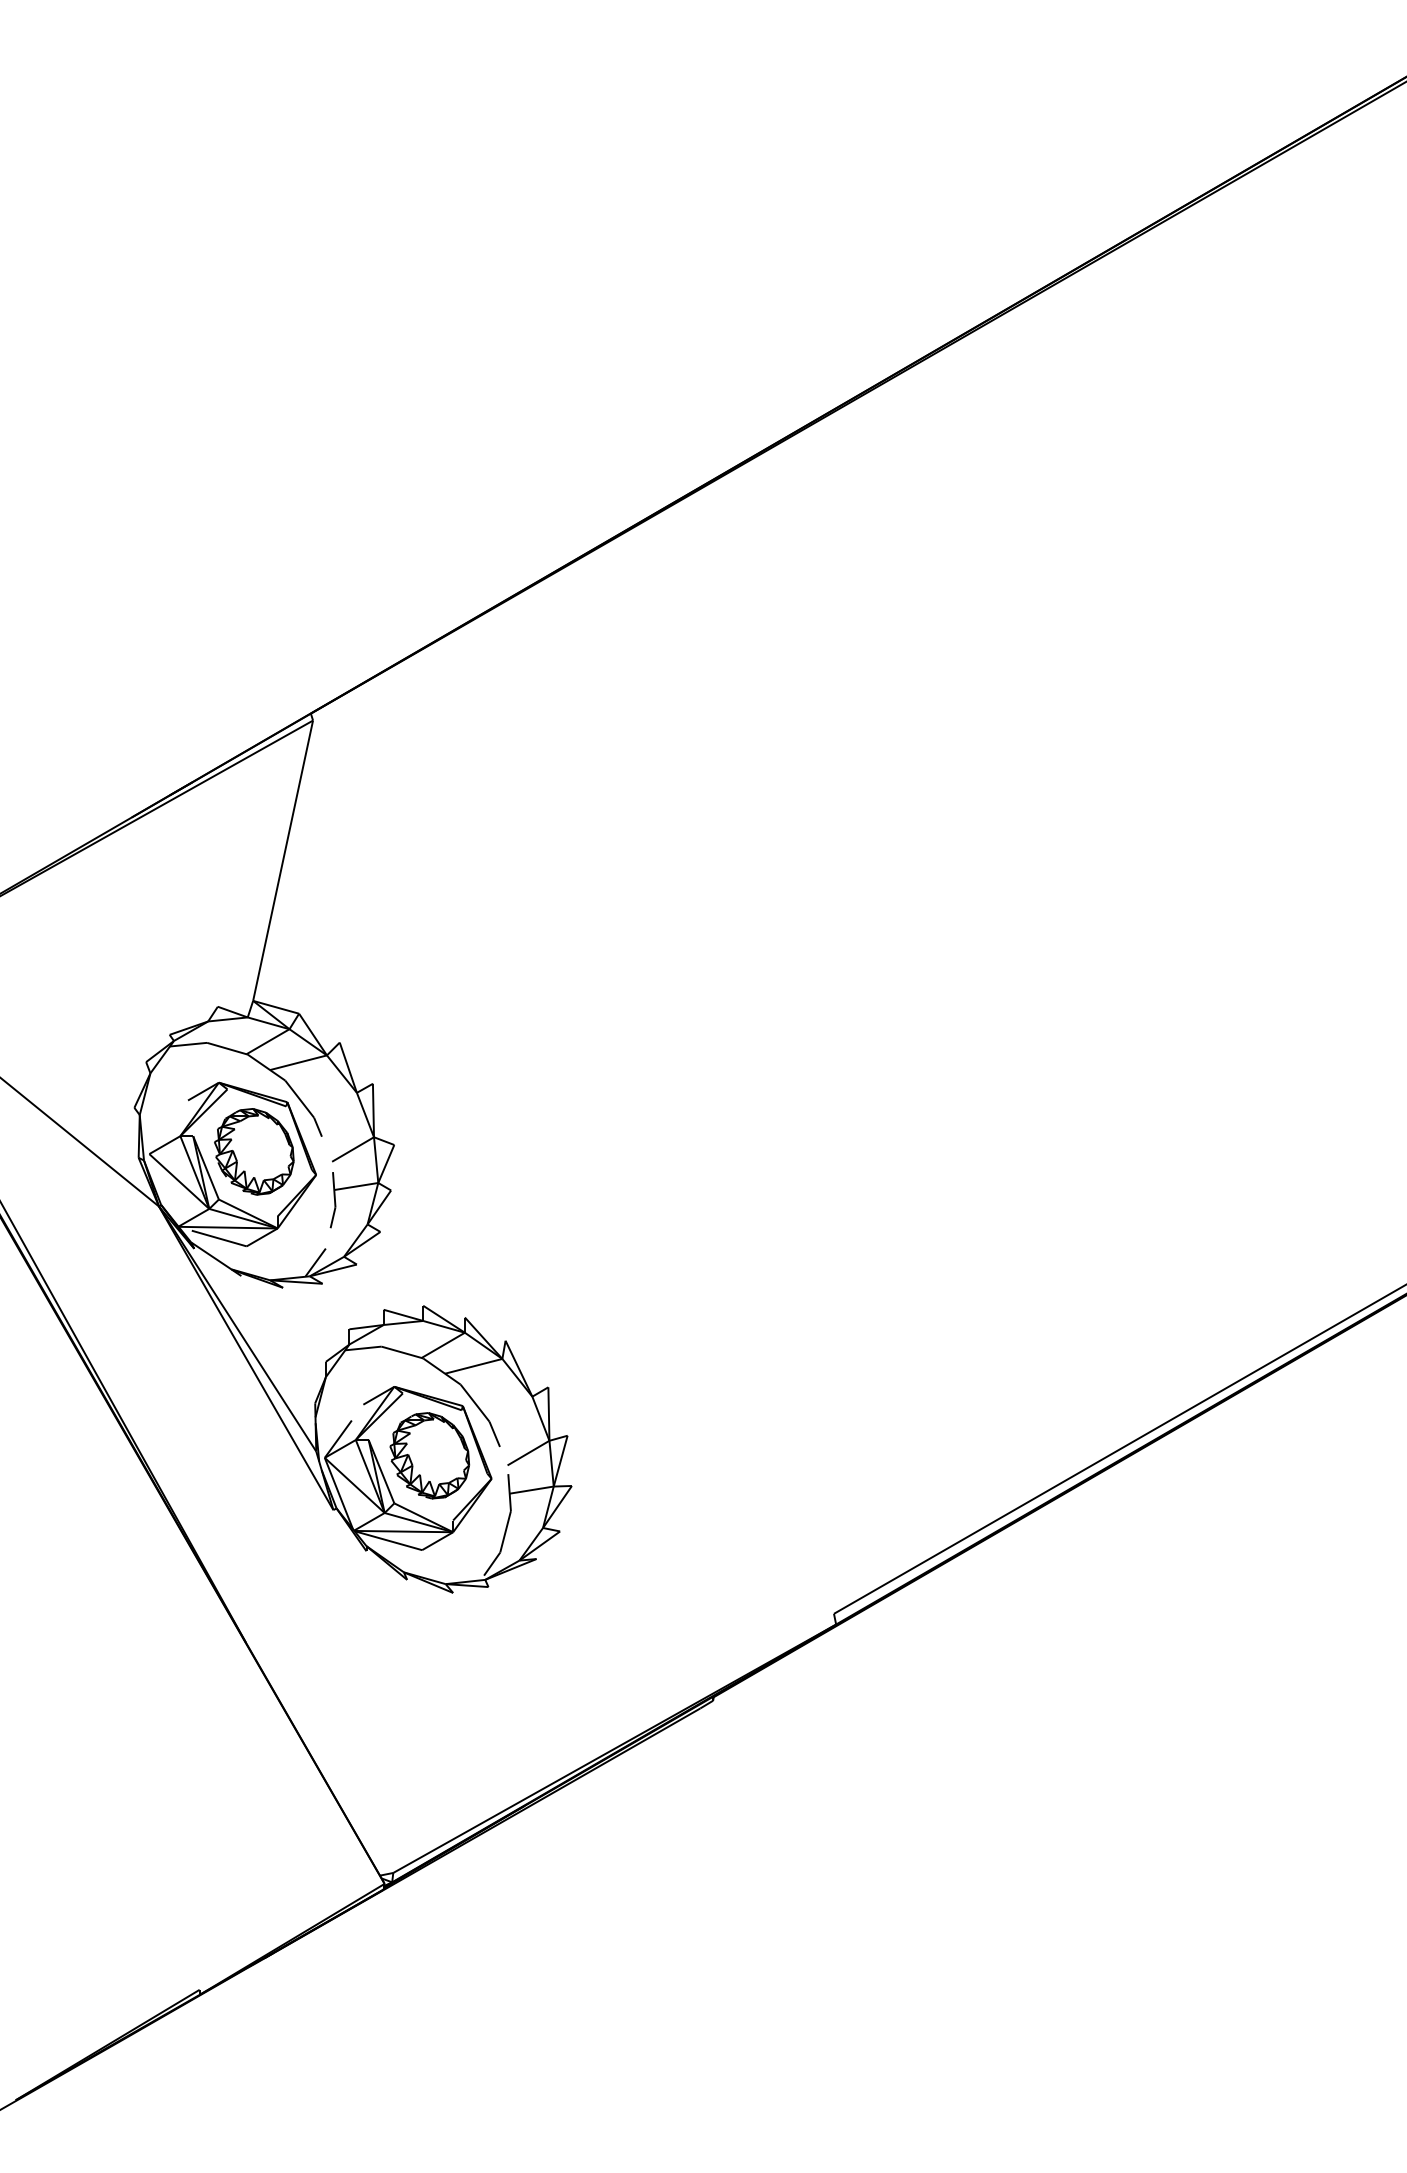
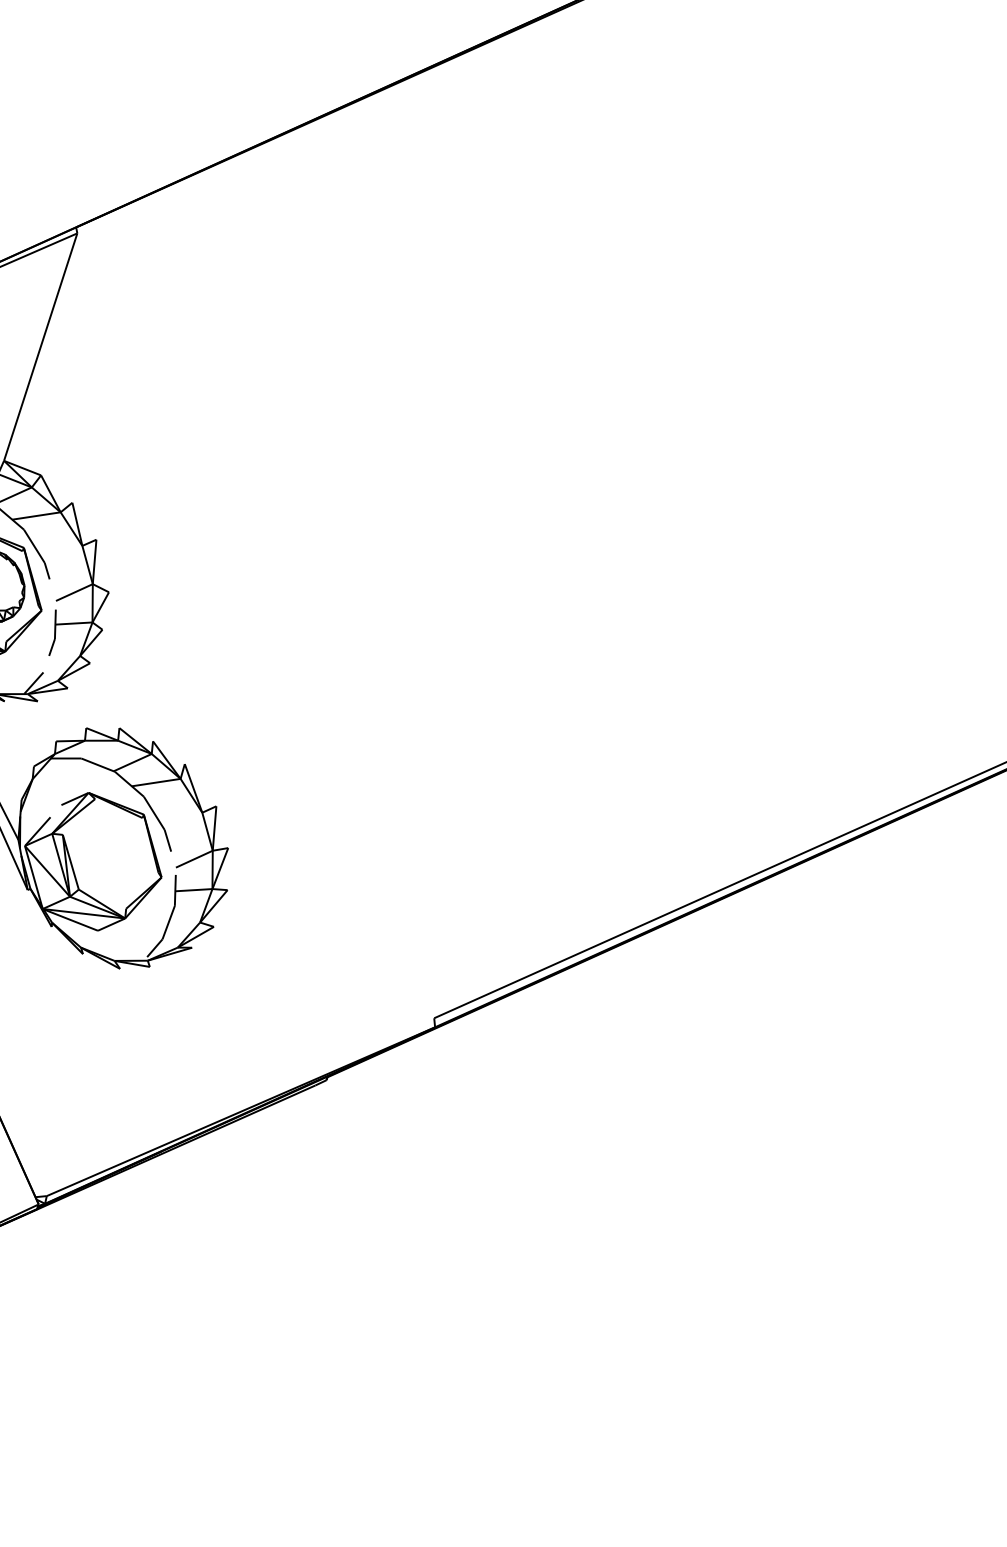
part: (429, 1455) -> (112, 852), removed

